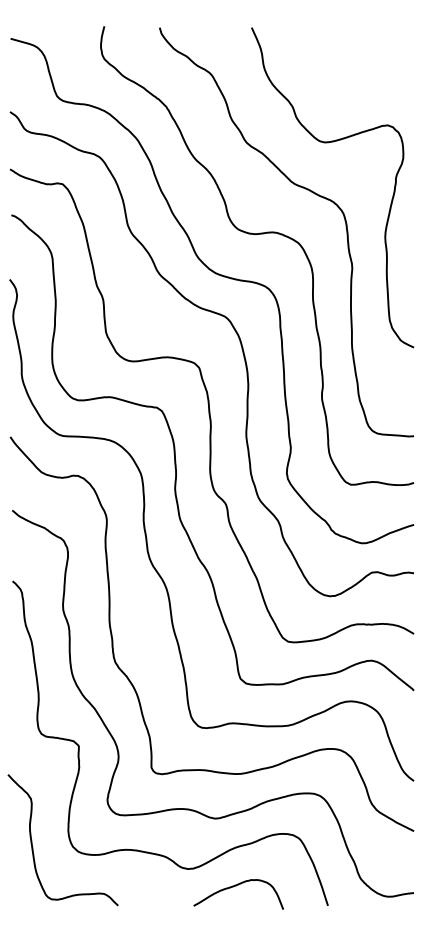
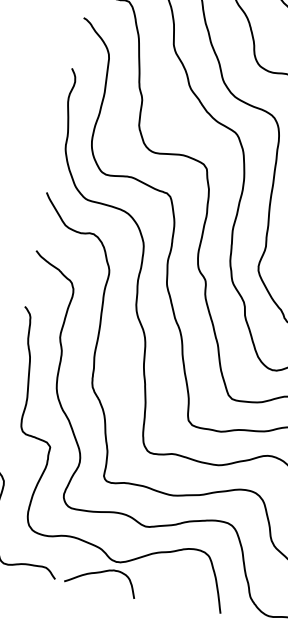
curve: (236, 886) -> (101, 573), moved

